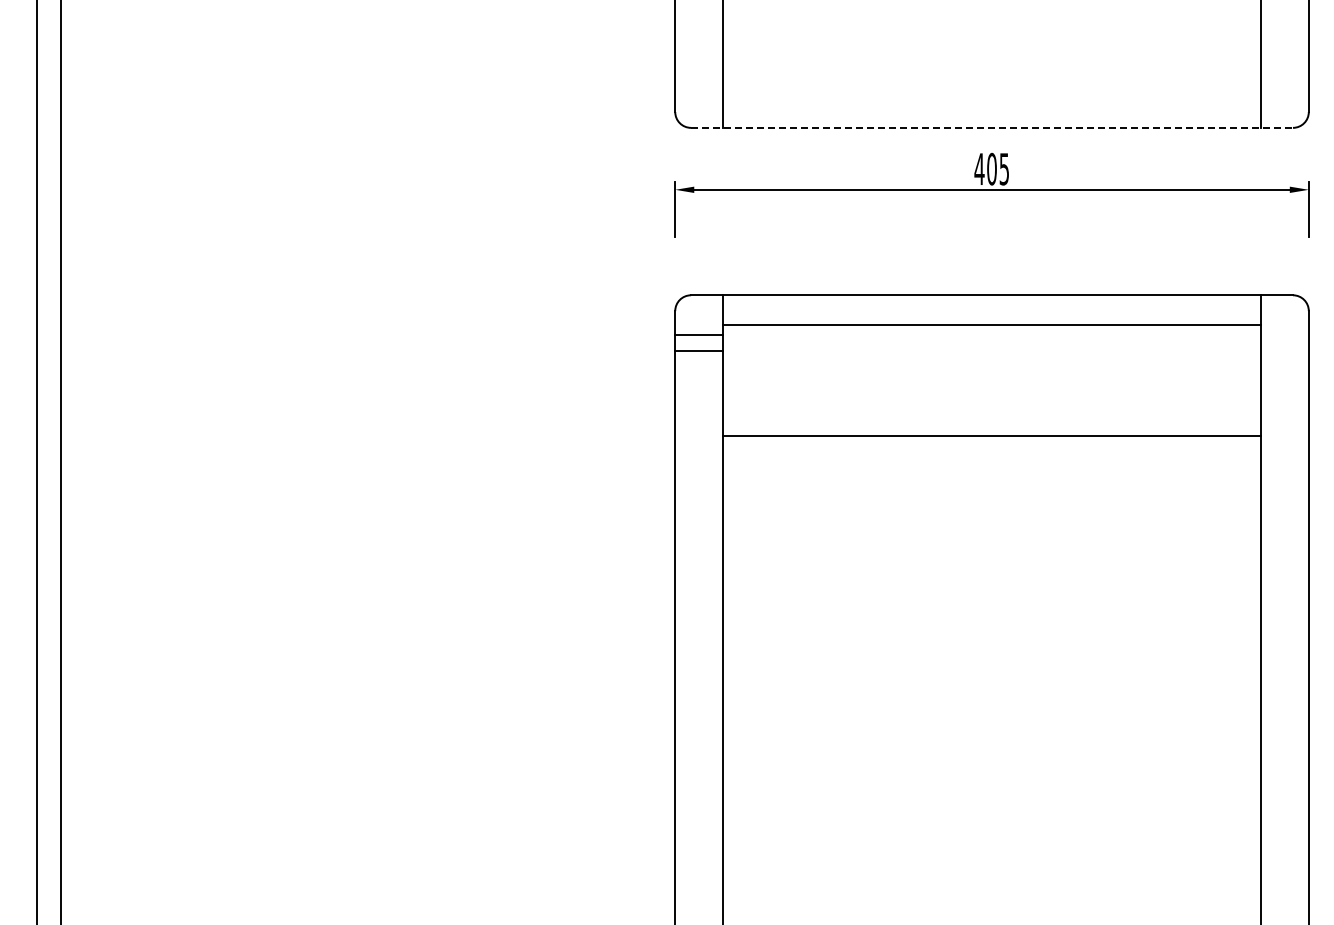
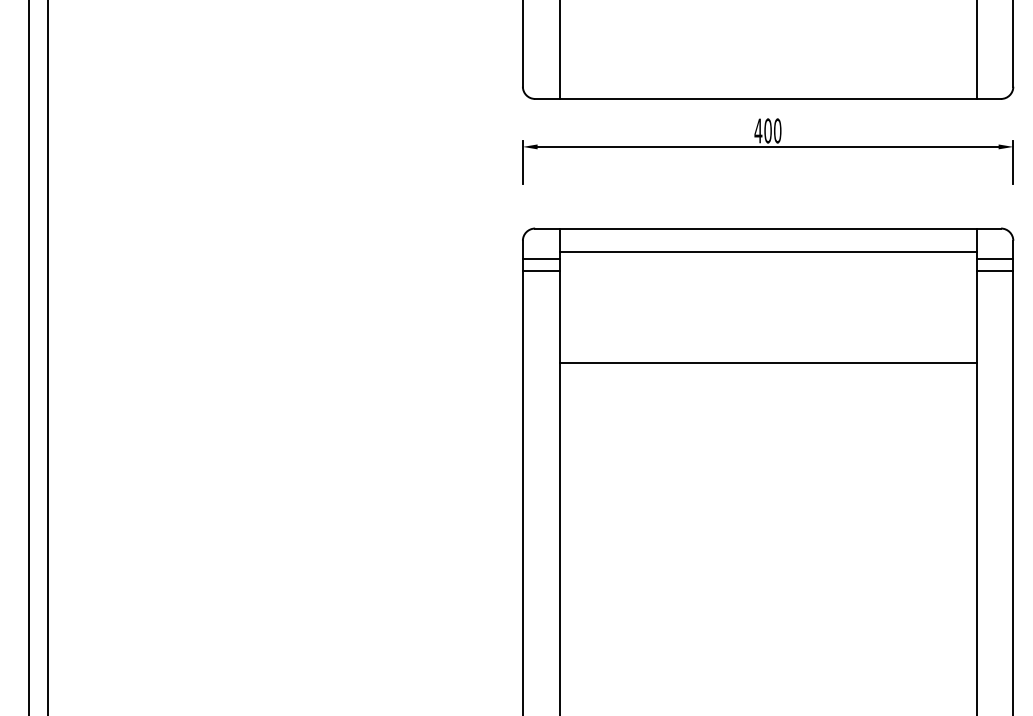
line: (992, 127) -> (768, 98), dashed -> solid
text: (1004, 168) -> (777, 130), 405 -> 400
line: (1284, 334) -> (994, 258), added
line: (1284, 350) -> (994, 271), added
line: (991, 435) -> (767, 363), moved

